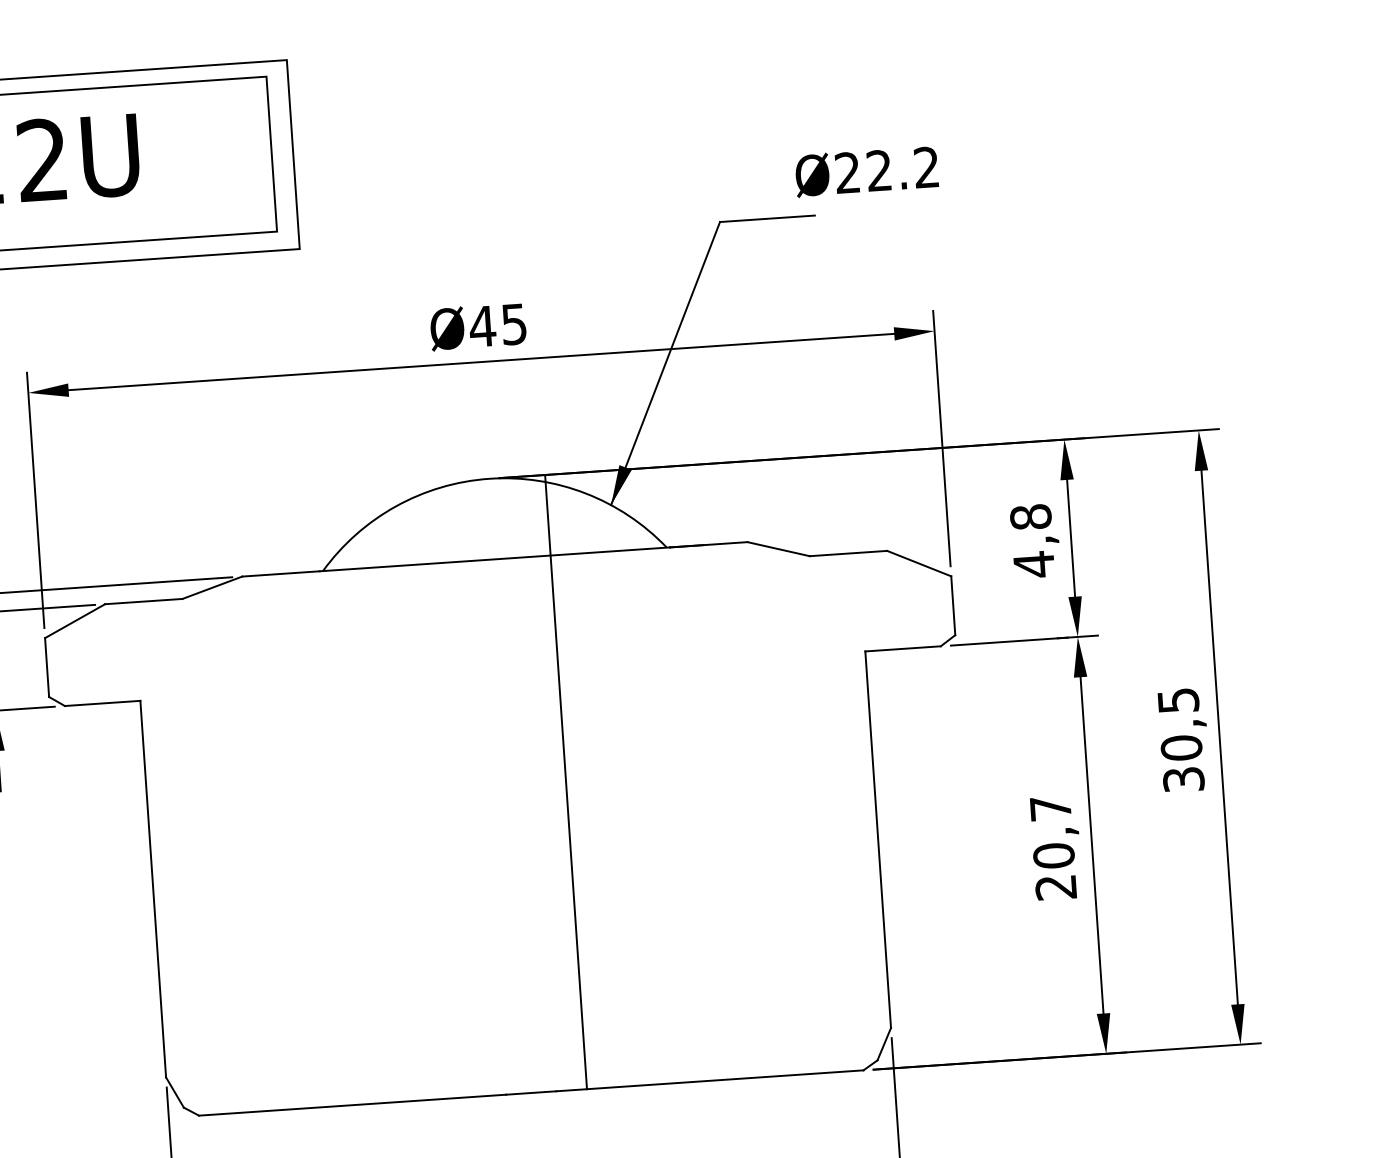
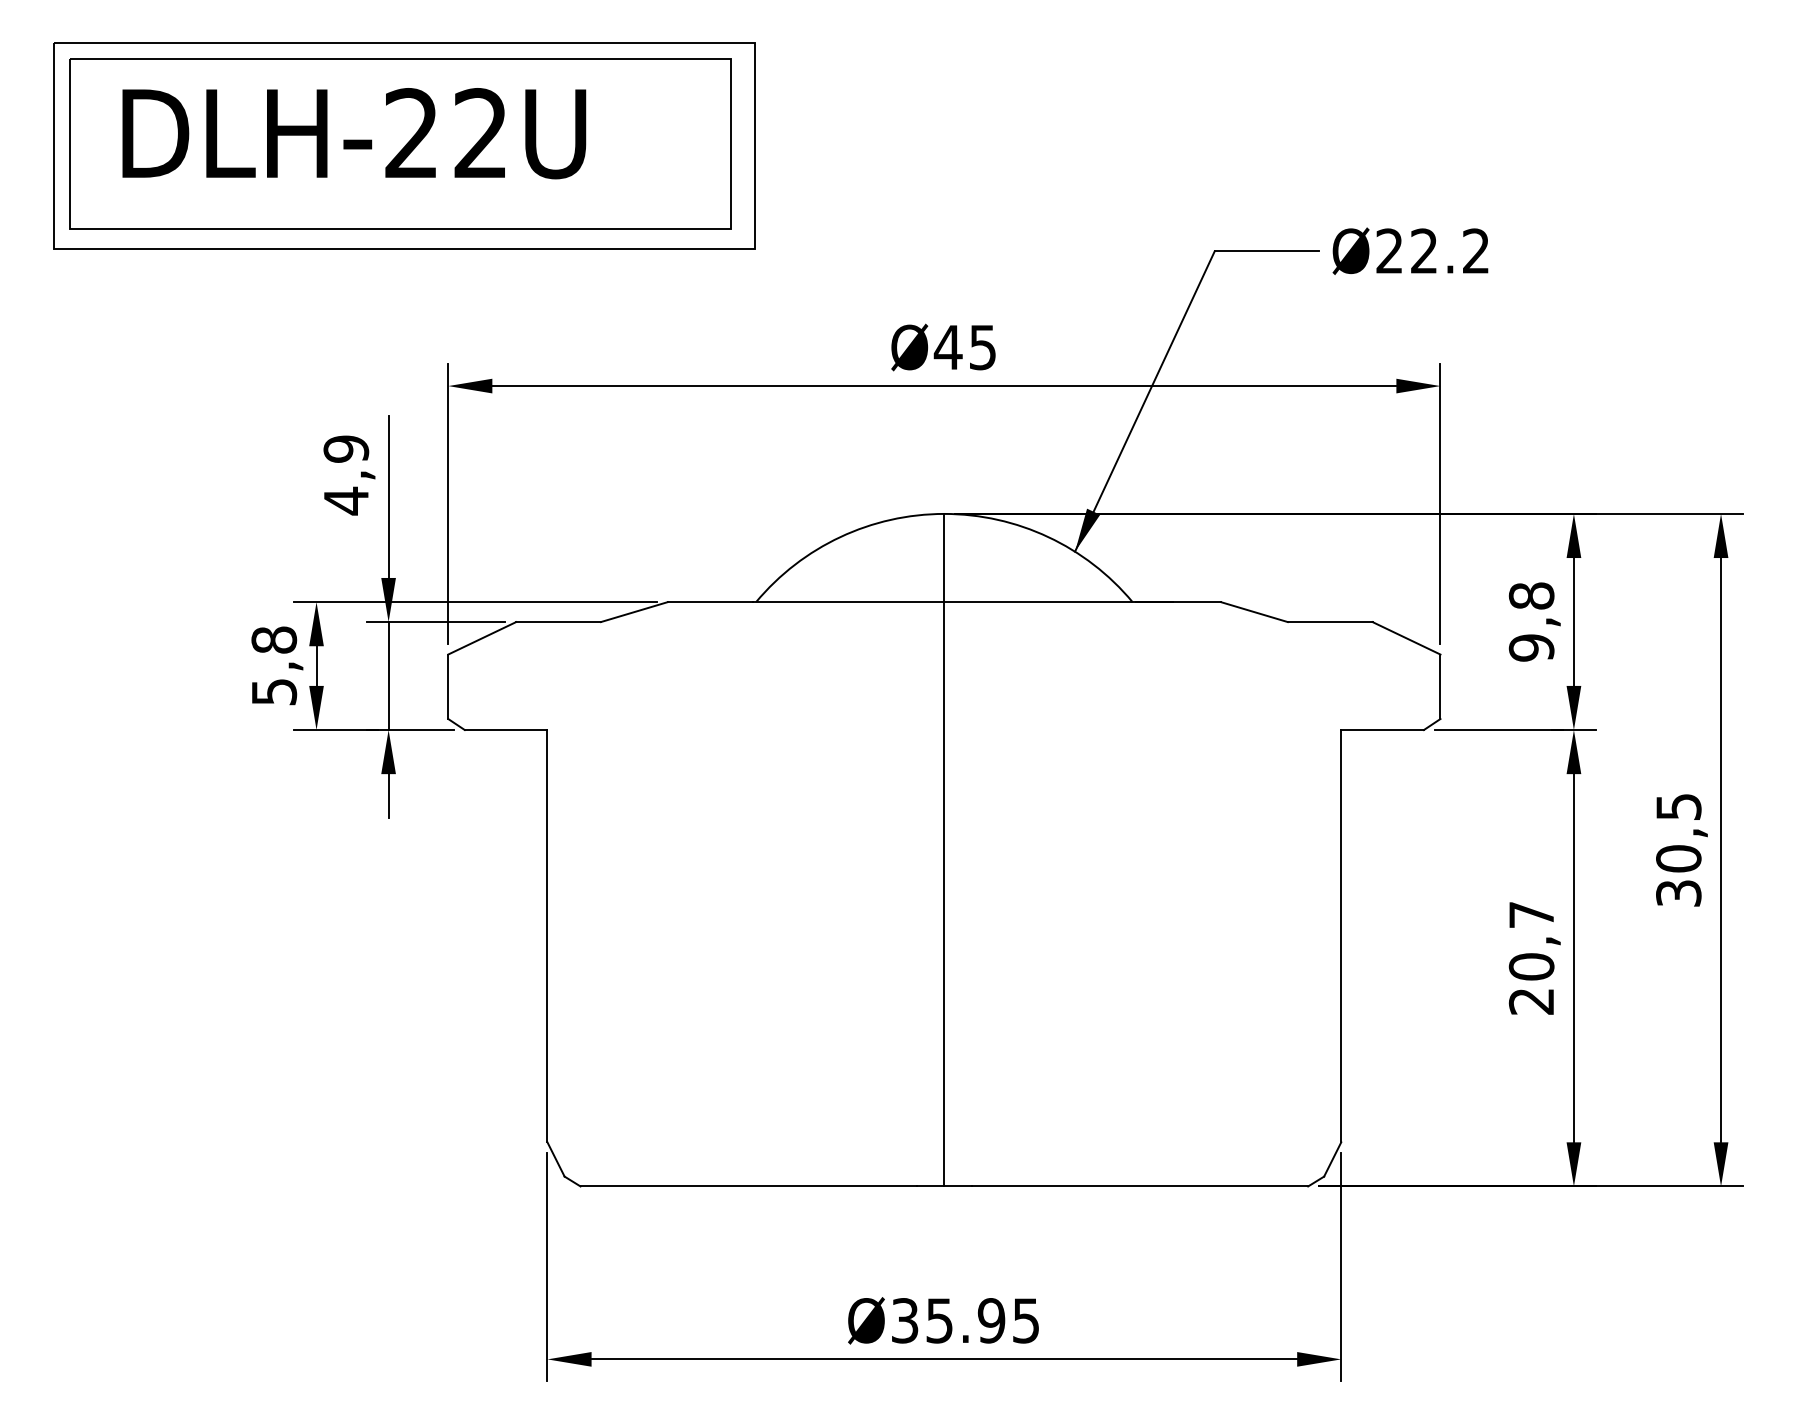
text: (866, 170) -> (1410, 250), moved
text: (1033, 564) -> (1531, 647), 4,8 -> 9,8
line: (566, 781) -> (944, 849), moved

